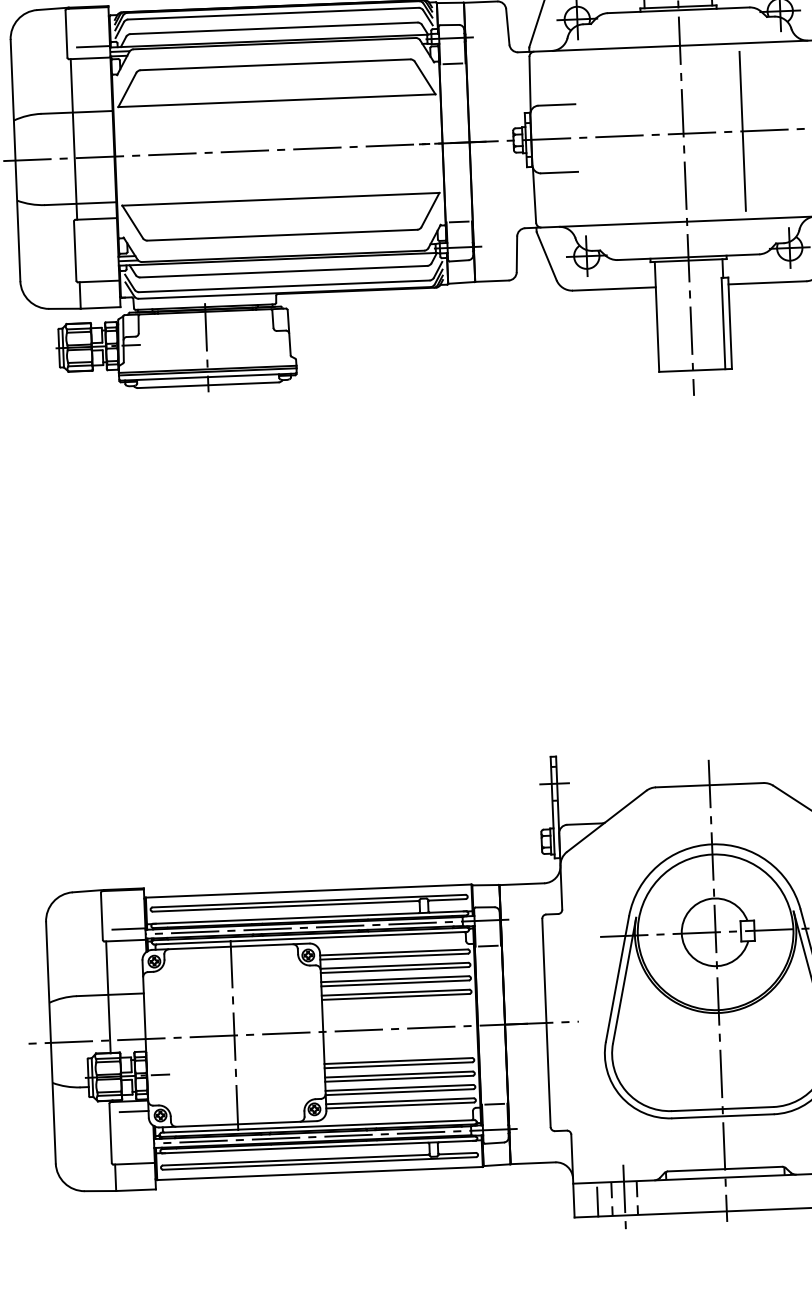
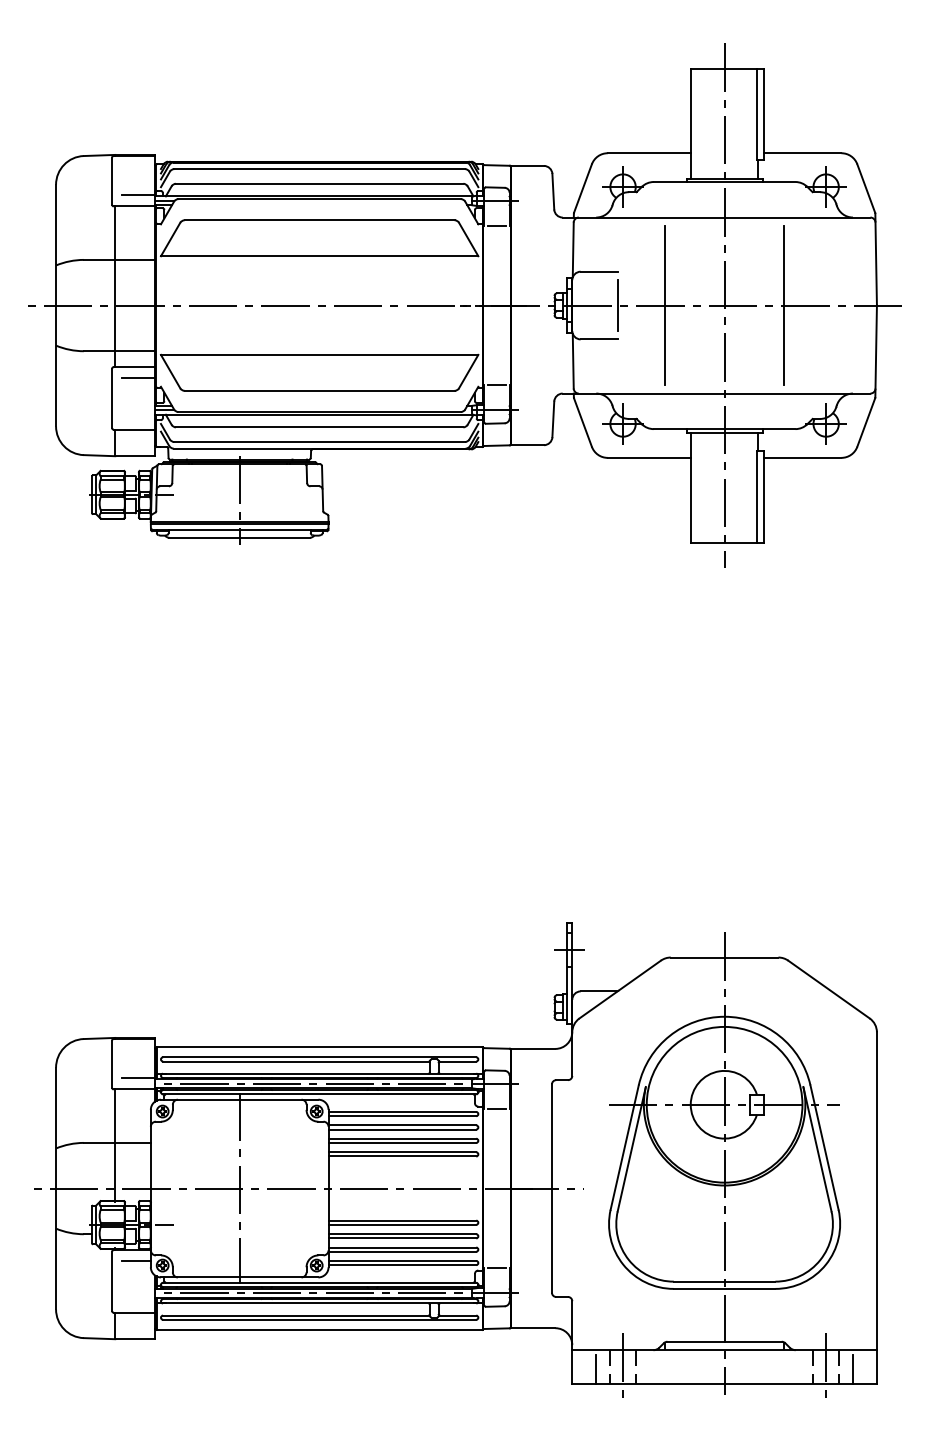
line: (624, 136) -> (665, 305), added
line: (576, 137) -> (617, 305), added
line: (100, 229) -> (138, 377), added

